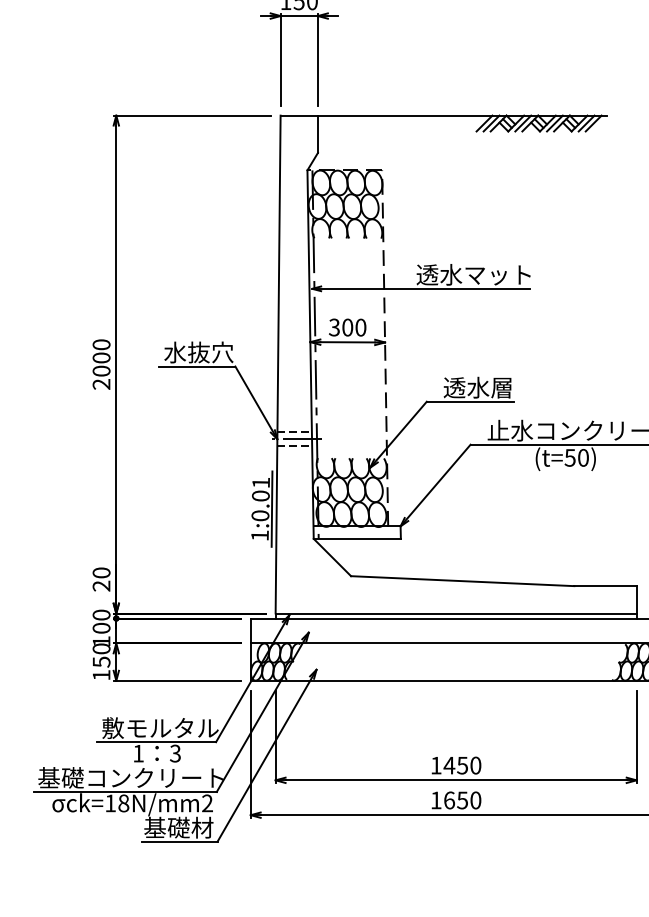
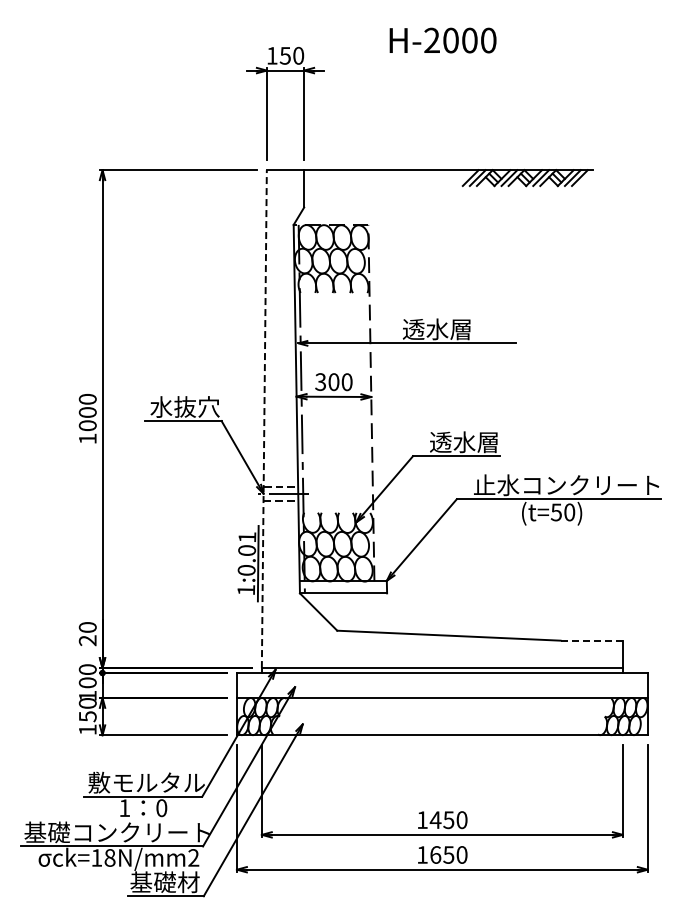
text: (497, 274) -> (483, 329), 透水マット -> 透水層
line: (278, 364) -> (264, 419), solid -> dashed
text: (101, 383) -> (87, 438), 2000 -> 1000
line: (606, 585) -> (592, 640), solid -> dashed
text: (175, 752) -> (161, 807), 3 -> 0

